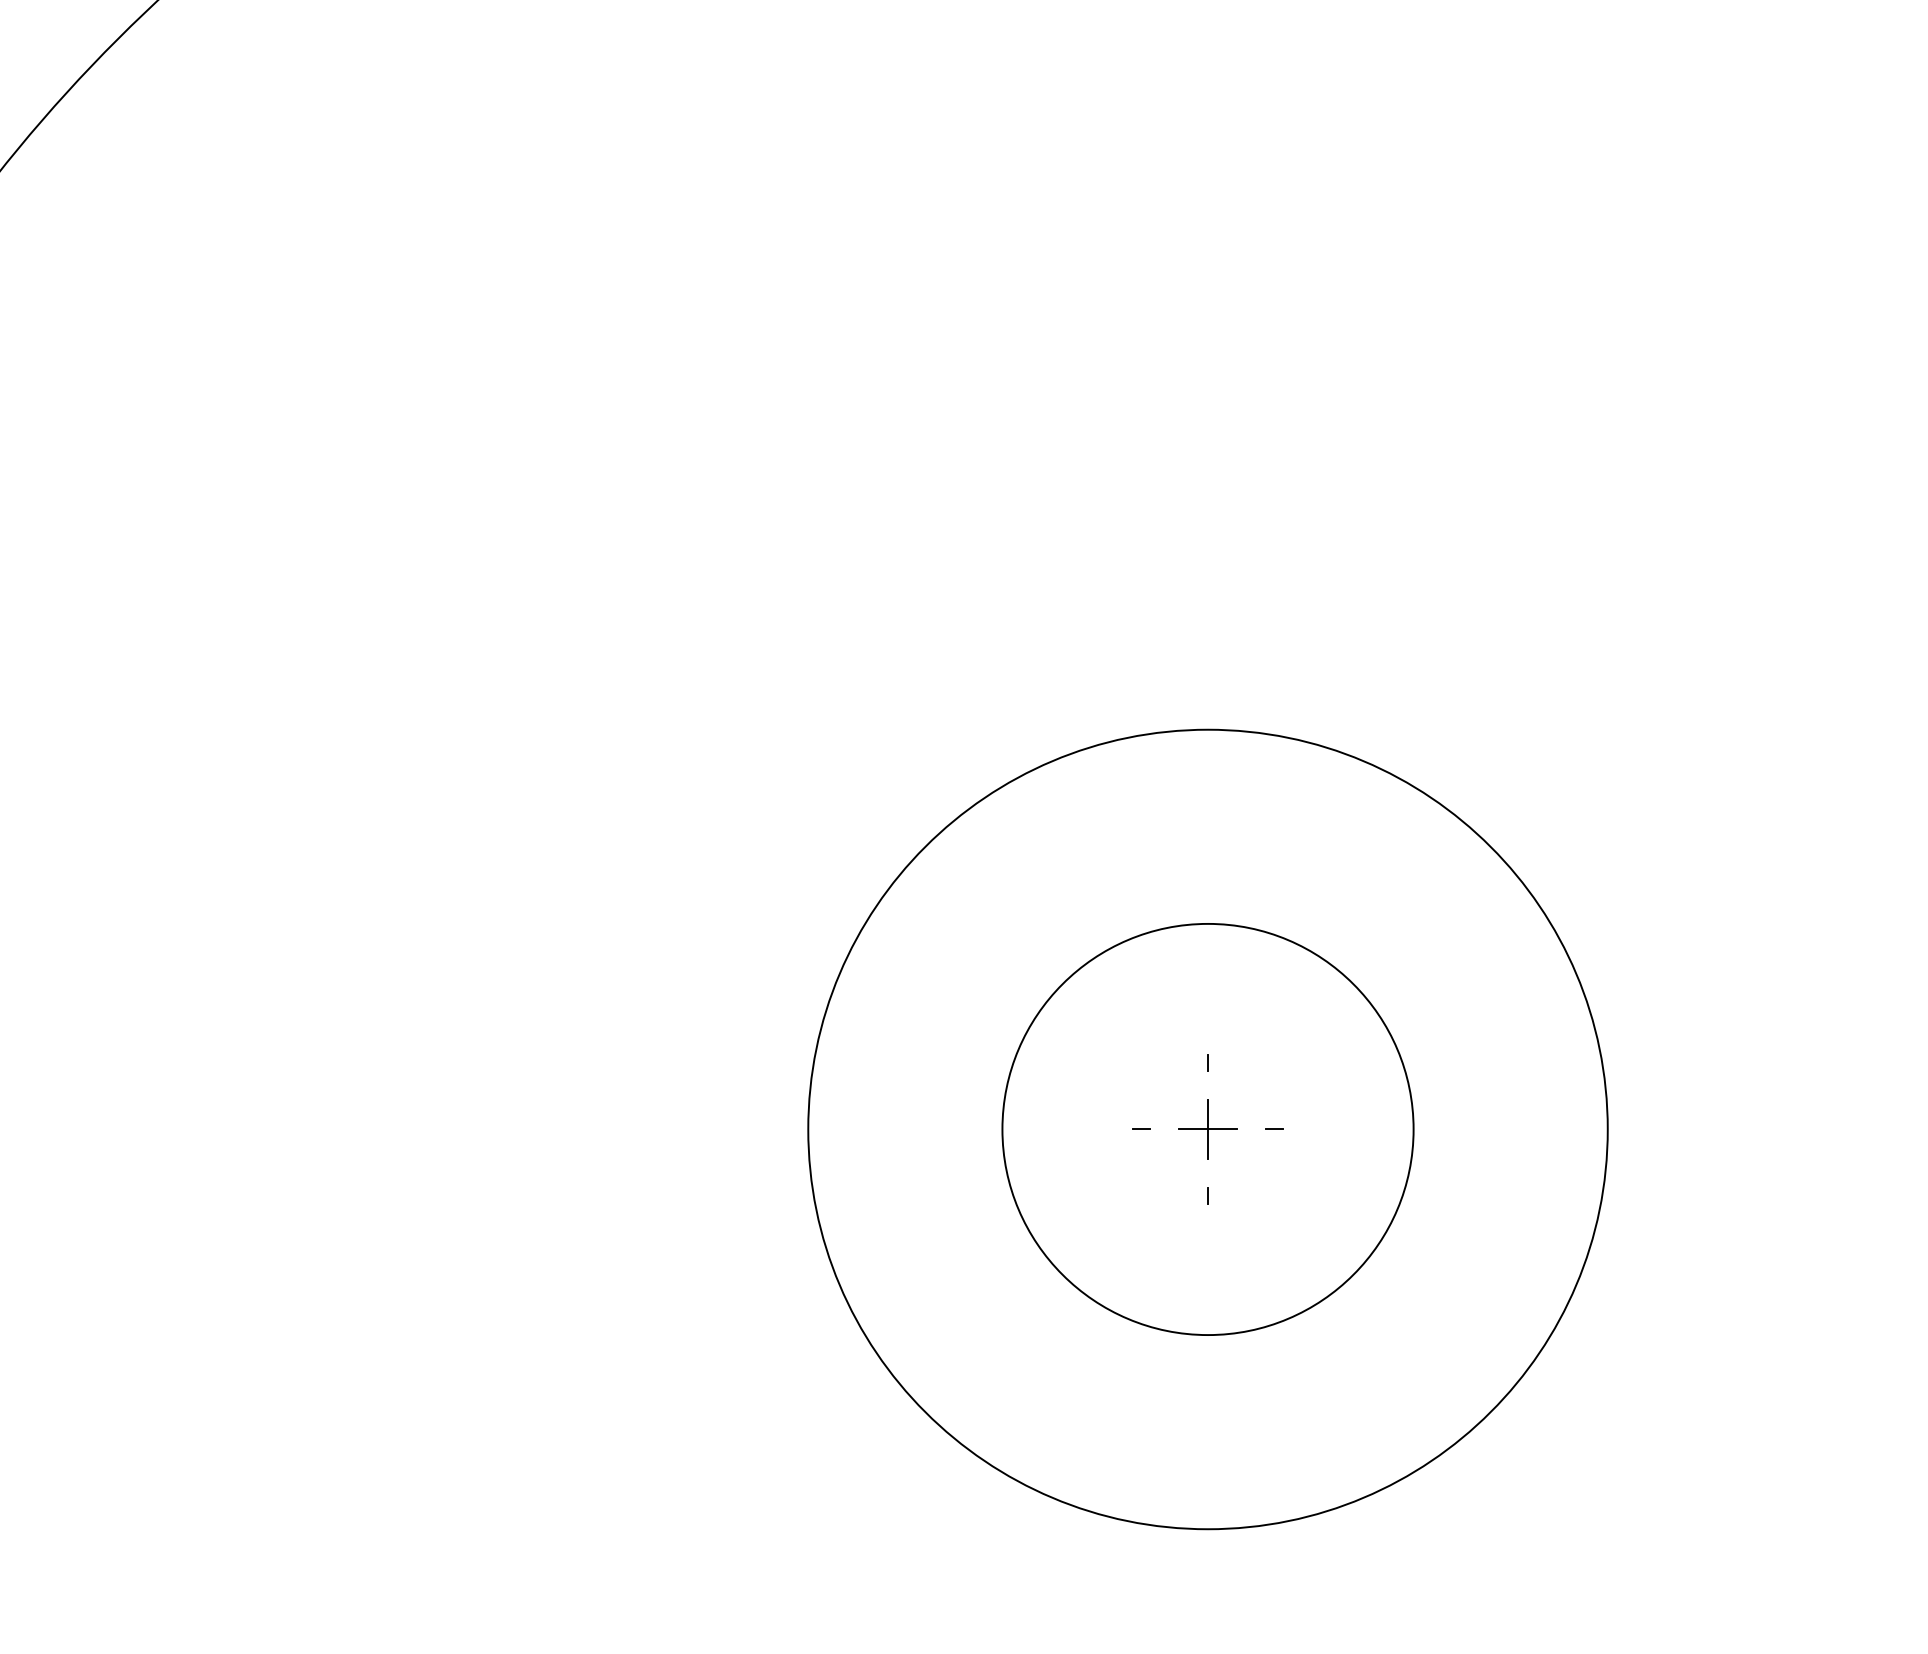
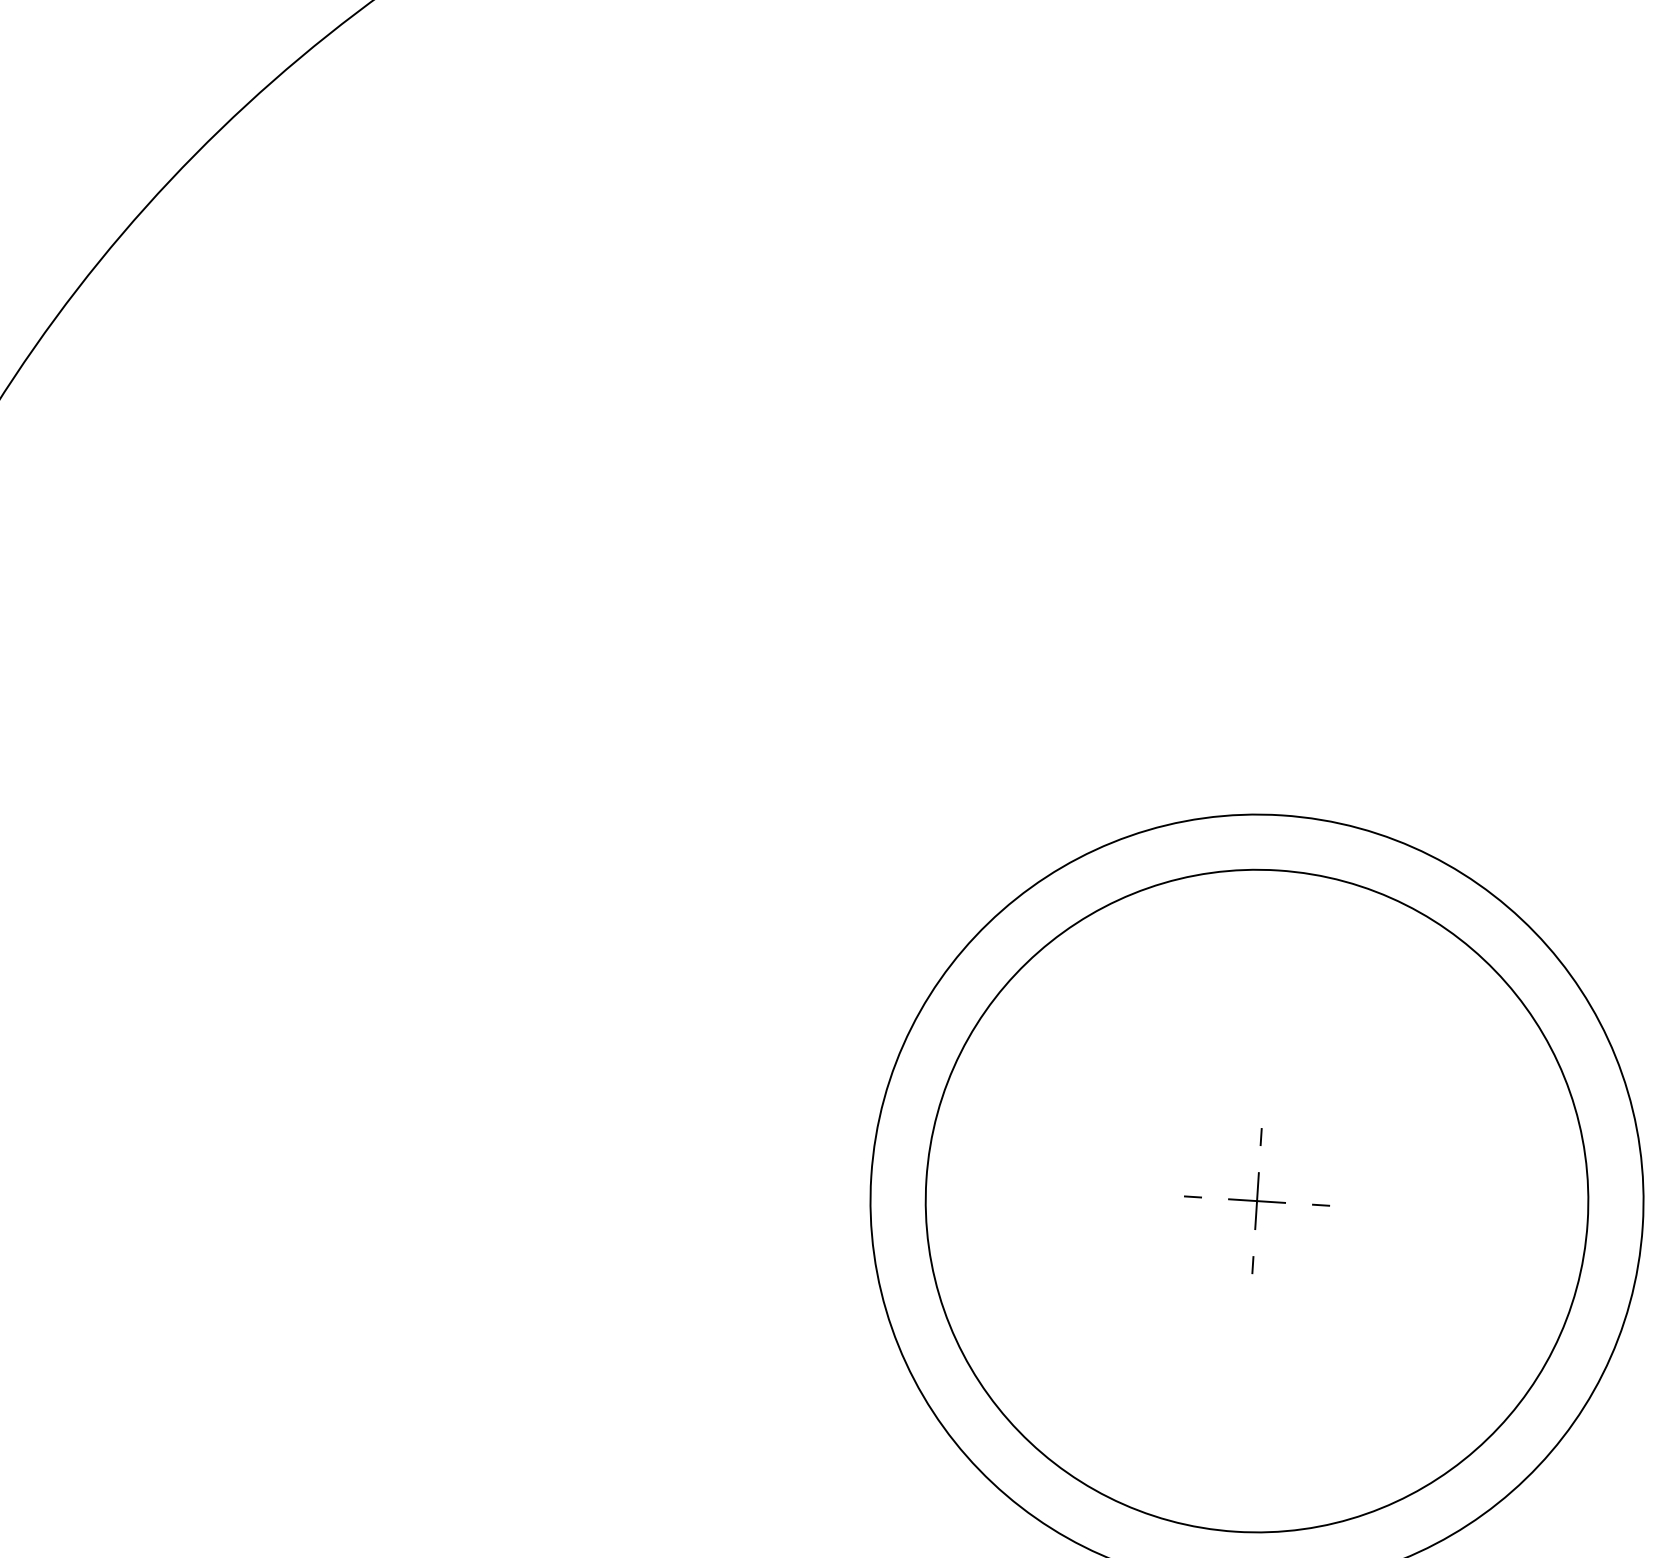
circle: (1207, 1129) -> (1256, 1201), size x1.67

